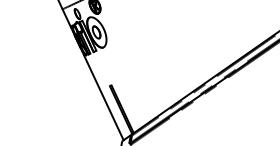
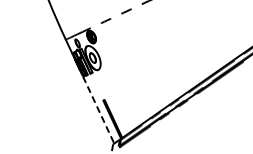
line: (103, 98) -> (98, 110), solid -> dashed

